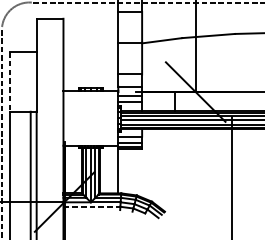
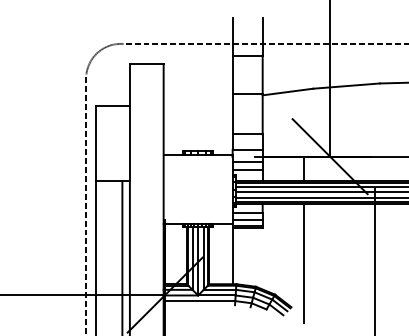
line: (10, 82) -> (96, 144), dashed -> solid
line: (174, 176) -> (303, 263), added
line: (91, 207) -> (199, 301), dashed -> solid

